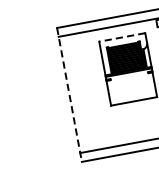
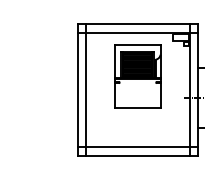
line: (121, 37) -> (137, 44), dashed -> solid
line: (78, 92) -> (86, 89), added
line: (69, 94) -> (77, 89), dashed -> solid

